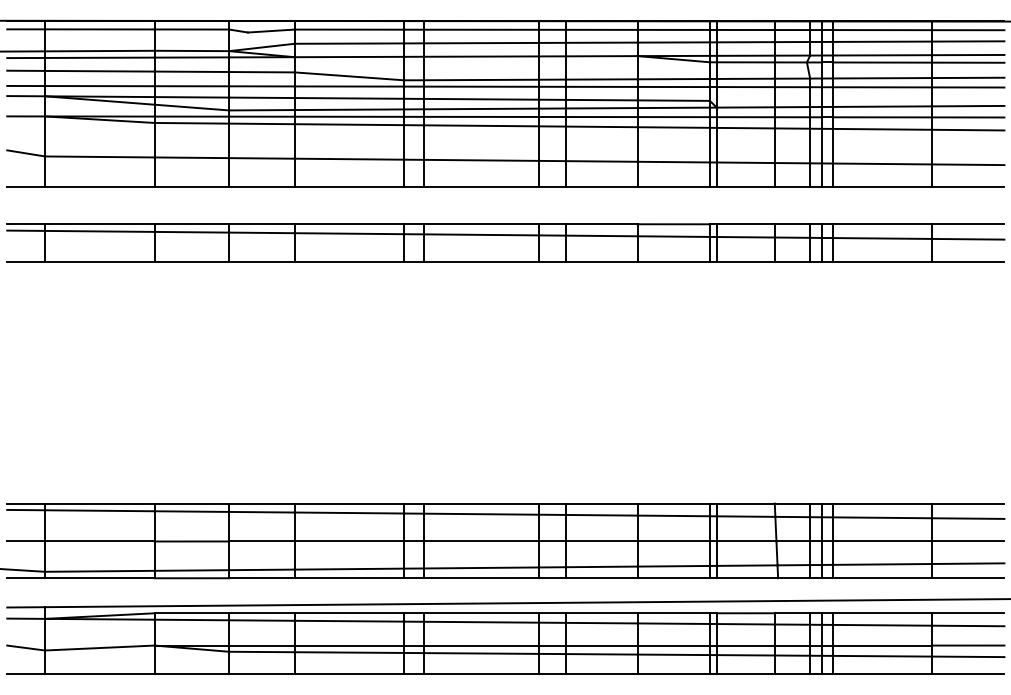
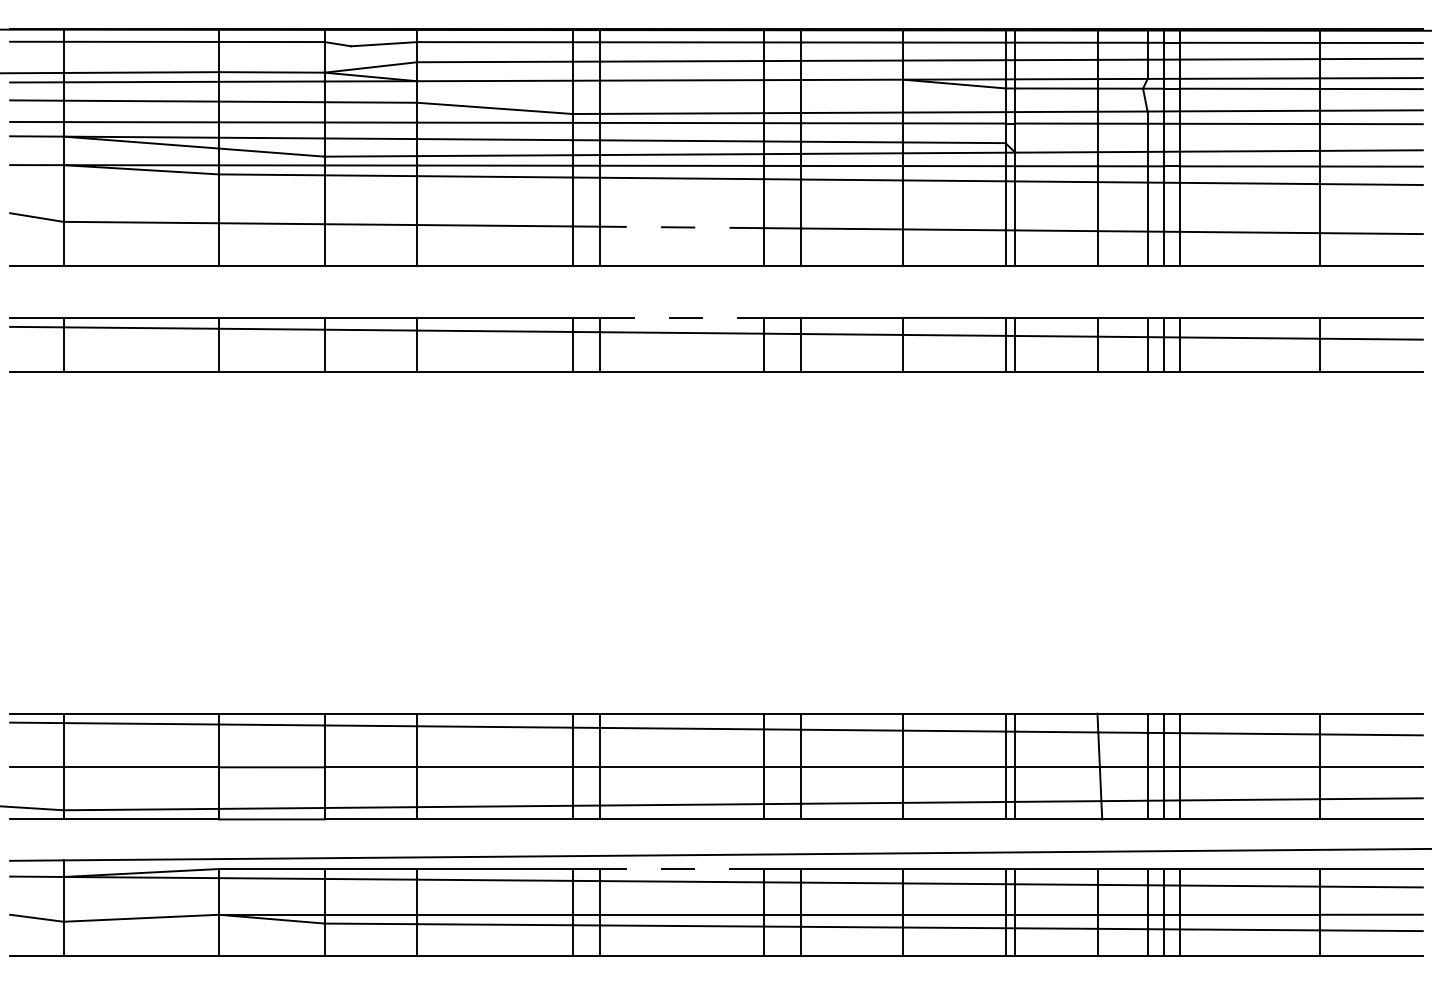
line: (481, 160) -> (681, 227), solid -> dashed
line: (481, 224) -> (681, 318), solid -> dashed
line: (481, 613) -> (681, 869), solid -> dashed

